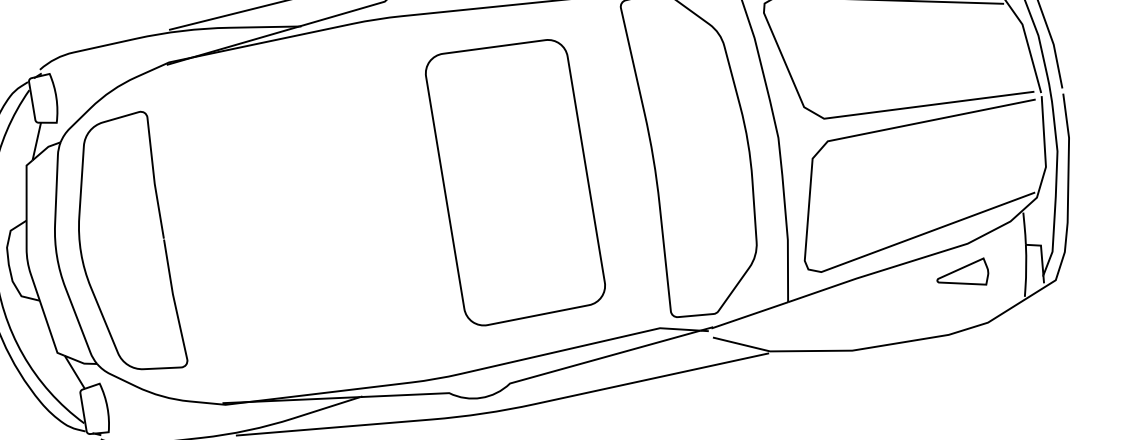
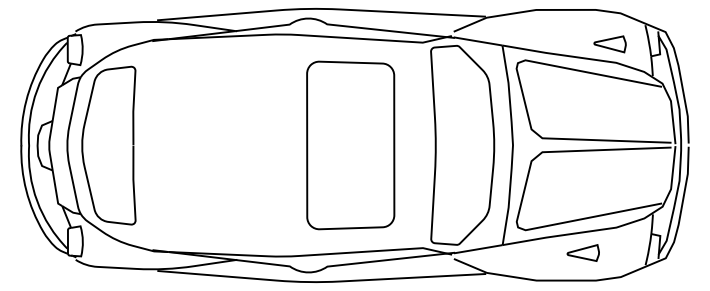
part: (961, 274) -> (582, 252), moved

